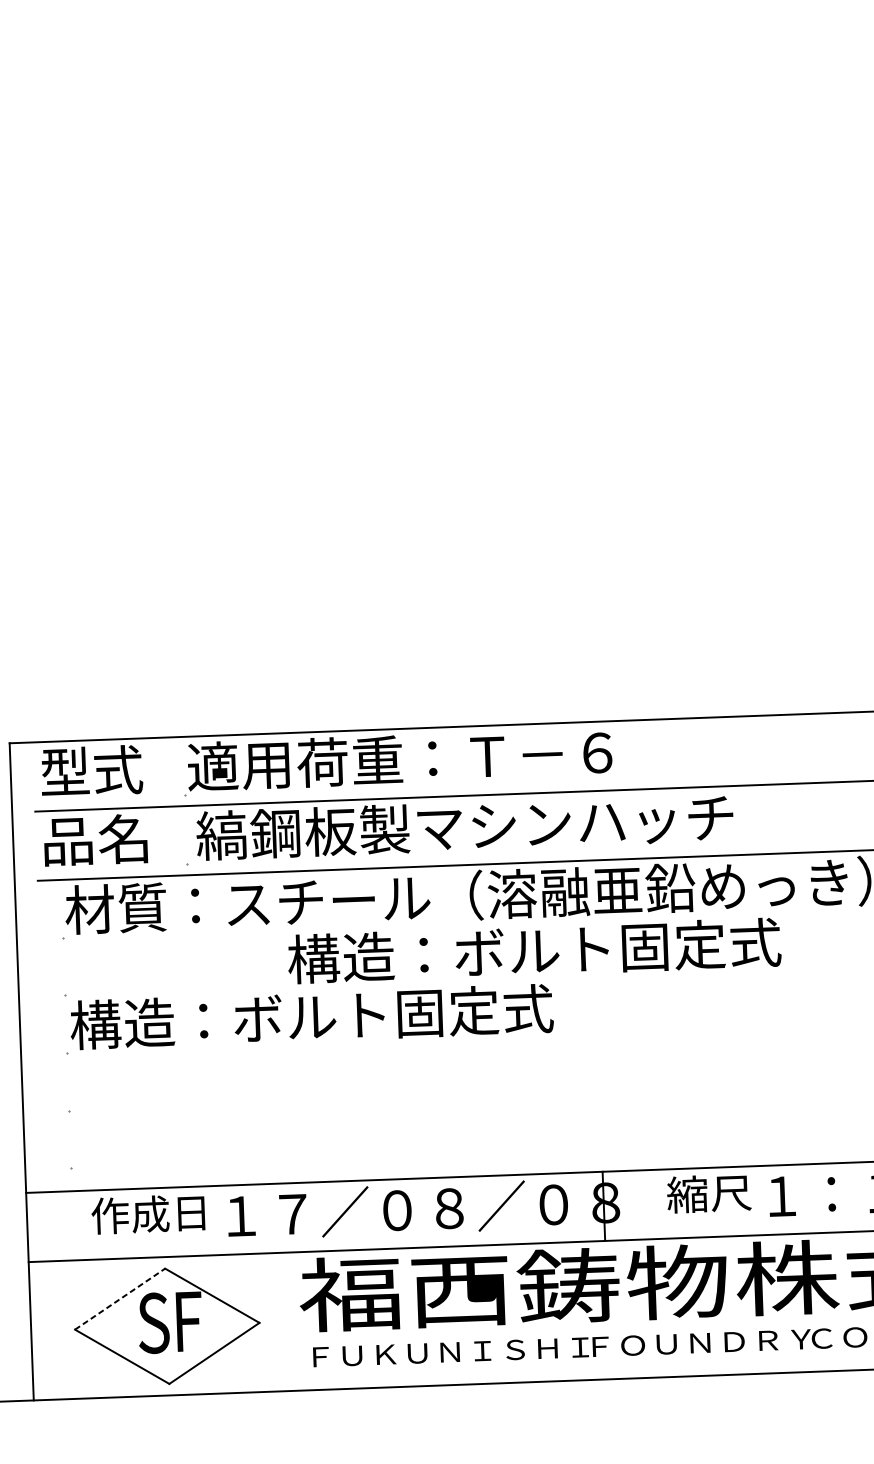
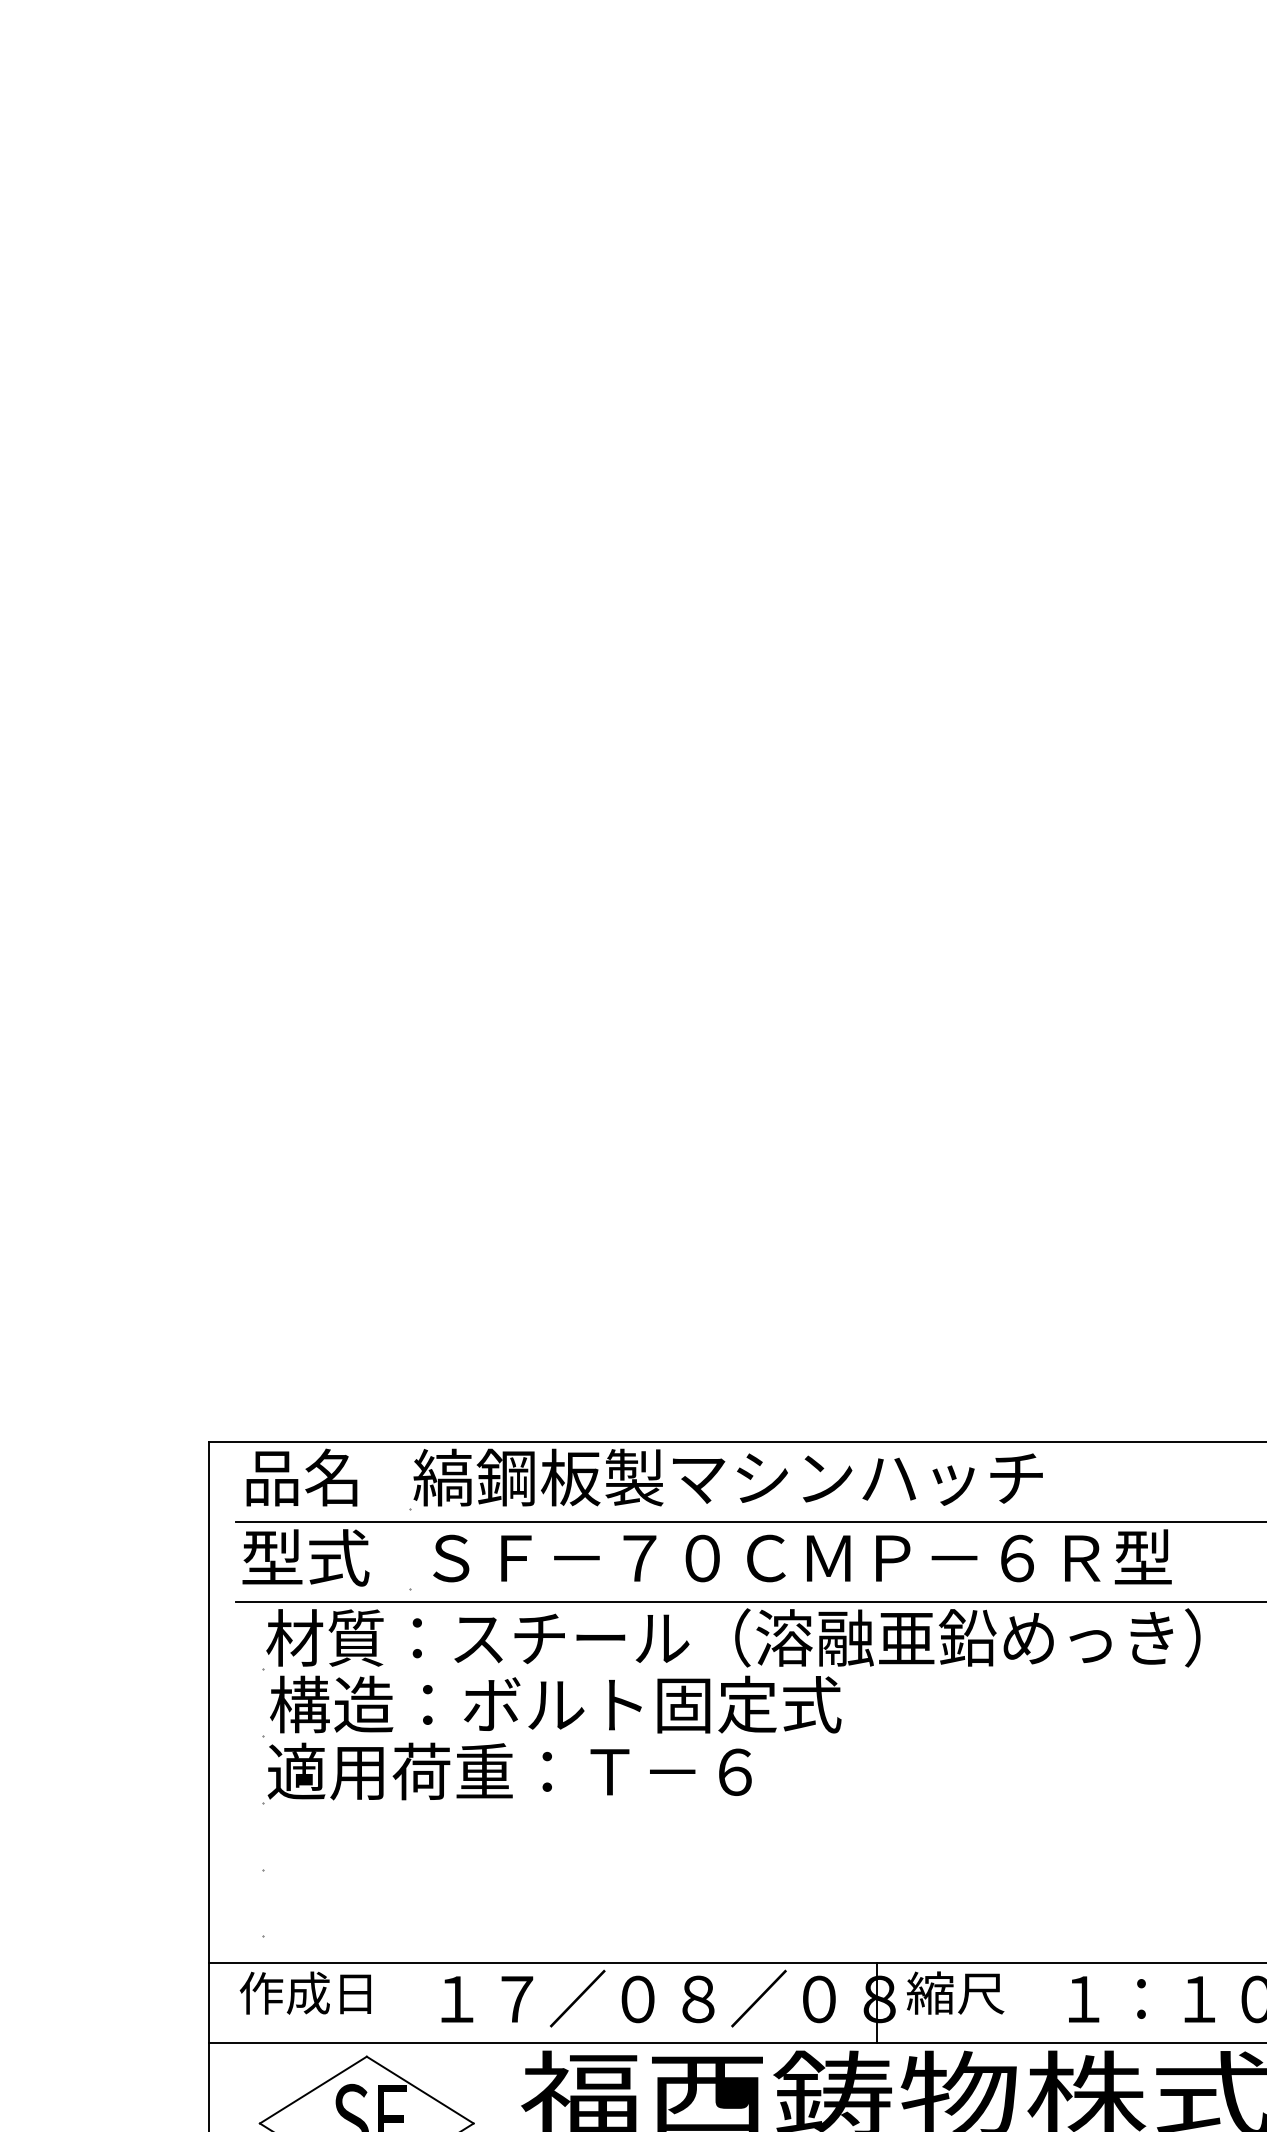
text: (458, 757) -> (727, 1477), 適用荷重：Ｔ－６ -> 縞鋼板製マシンハッチ
text: (91, 770) -> (302, 1477), 型式 -> 品名
text: (520, 824) -> (796, 1557), 縞鋼板製マシンハッチ -> ＳＦ－７０ＣＭＰ－６Ｒ型
text: (96, 839) -> (305, 1557), 品名 -> 型式
text: (534, 950) -> (555, 1704), moved
text: (312, 1016) -> (547, 1771), 構造：ボルト固定式 -> 適用荷重：Ｔ－６
text: (709, 1193) -> (955, 1992), moved
text: (147, 1213) -> (304, 1992), moved
line: (120, 1298) -> (313, 2089), dashed -> solid

